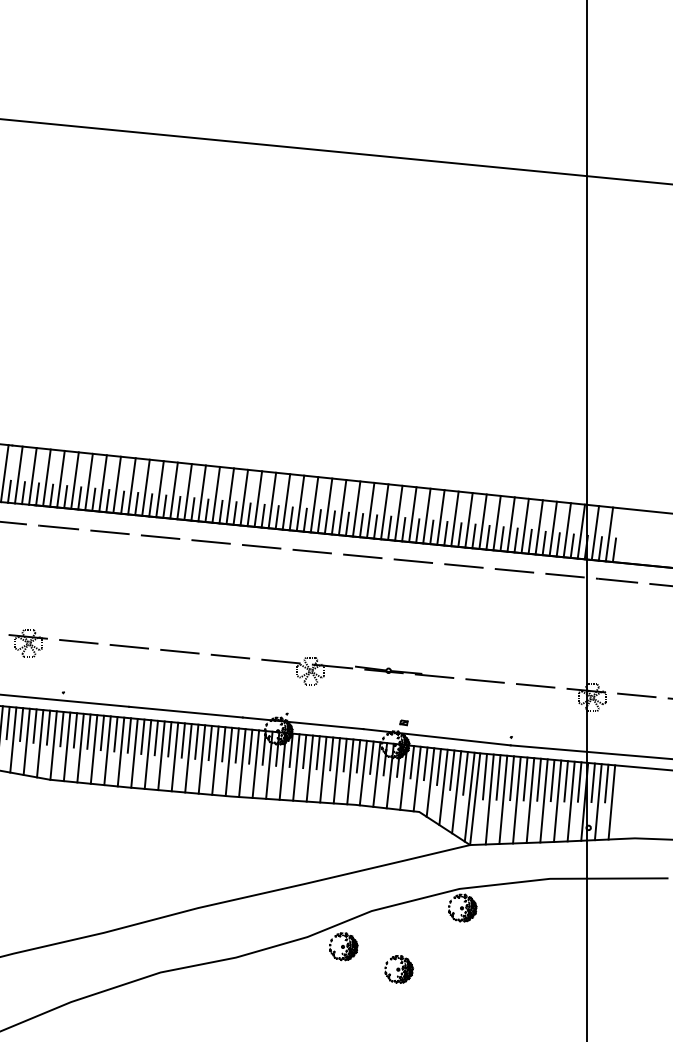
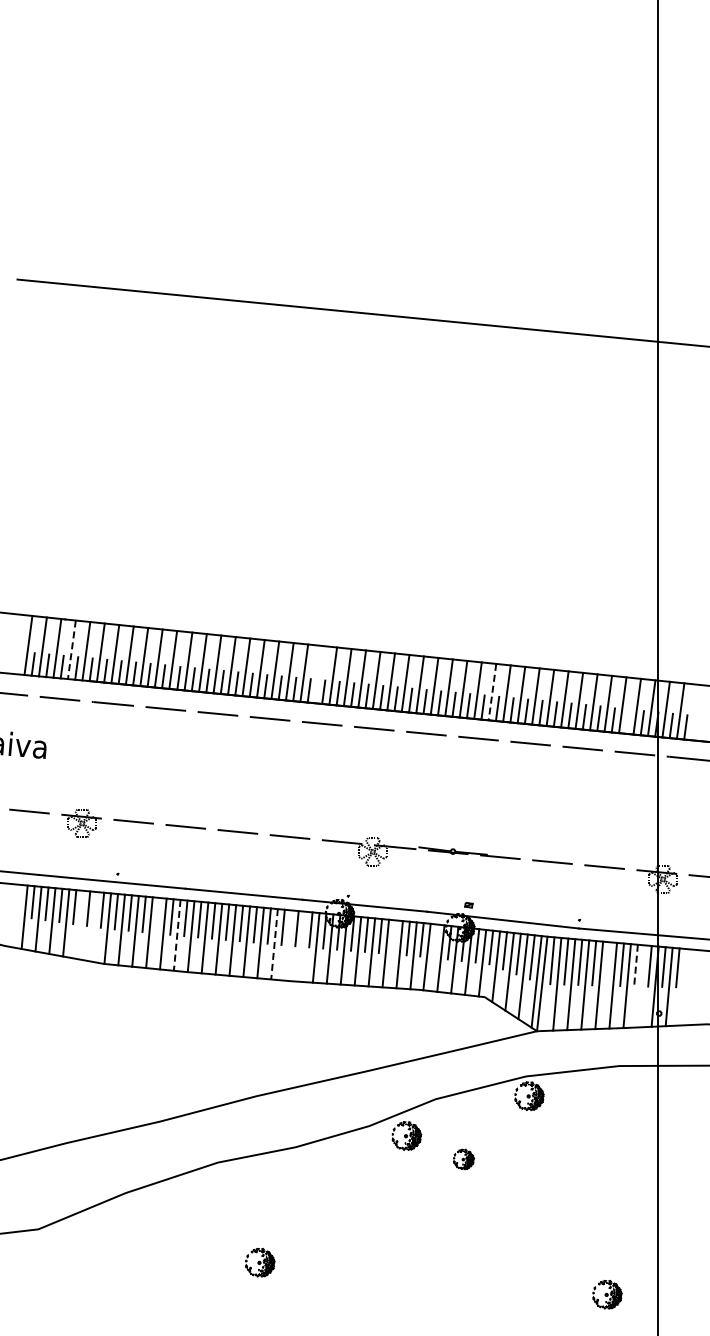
line: (18, 474) -> (71, 649), solid -> dashed
line: (258, 498) -> (318, 674), removed
line: (426, 516) -> (492, 692), solid -> dashed
line: (557, 544) -> (627, 721), removed
line: (101, 732) -> (157, 915), removed
line: (26, 741) -> (79, 924), removed
line: (39, 743) -> (93, 926), removed
line: (121, 752) -> (177, 935), solid -> dashed
line: (330, 754) -> (393, 937), removed
line: (371, 757) -> (435, 940), removed
line: (215, 760) -> (274, 944), solid -> dashed
line: (228, 761) -> (288, 945), removed
line: (241, 762) -> (301, 946), removed
line: (539, 779) -> (608, 963), removed
line: (566, 781) -> (636, 965), solid -> dashed
line: (570, 801) -> (640, 986), removed
line: (611, 802) -> (682, 987), removed
part: (398, 969) -> (463, 1159), size x0.7

